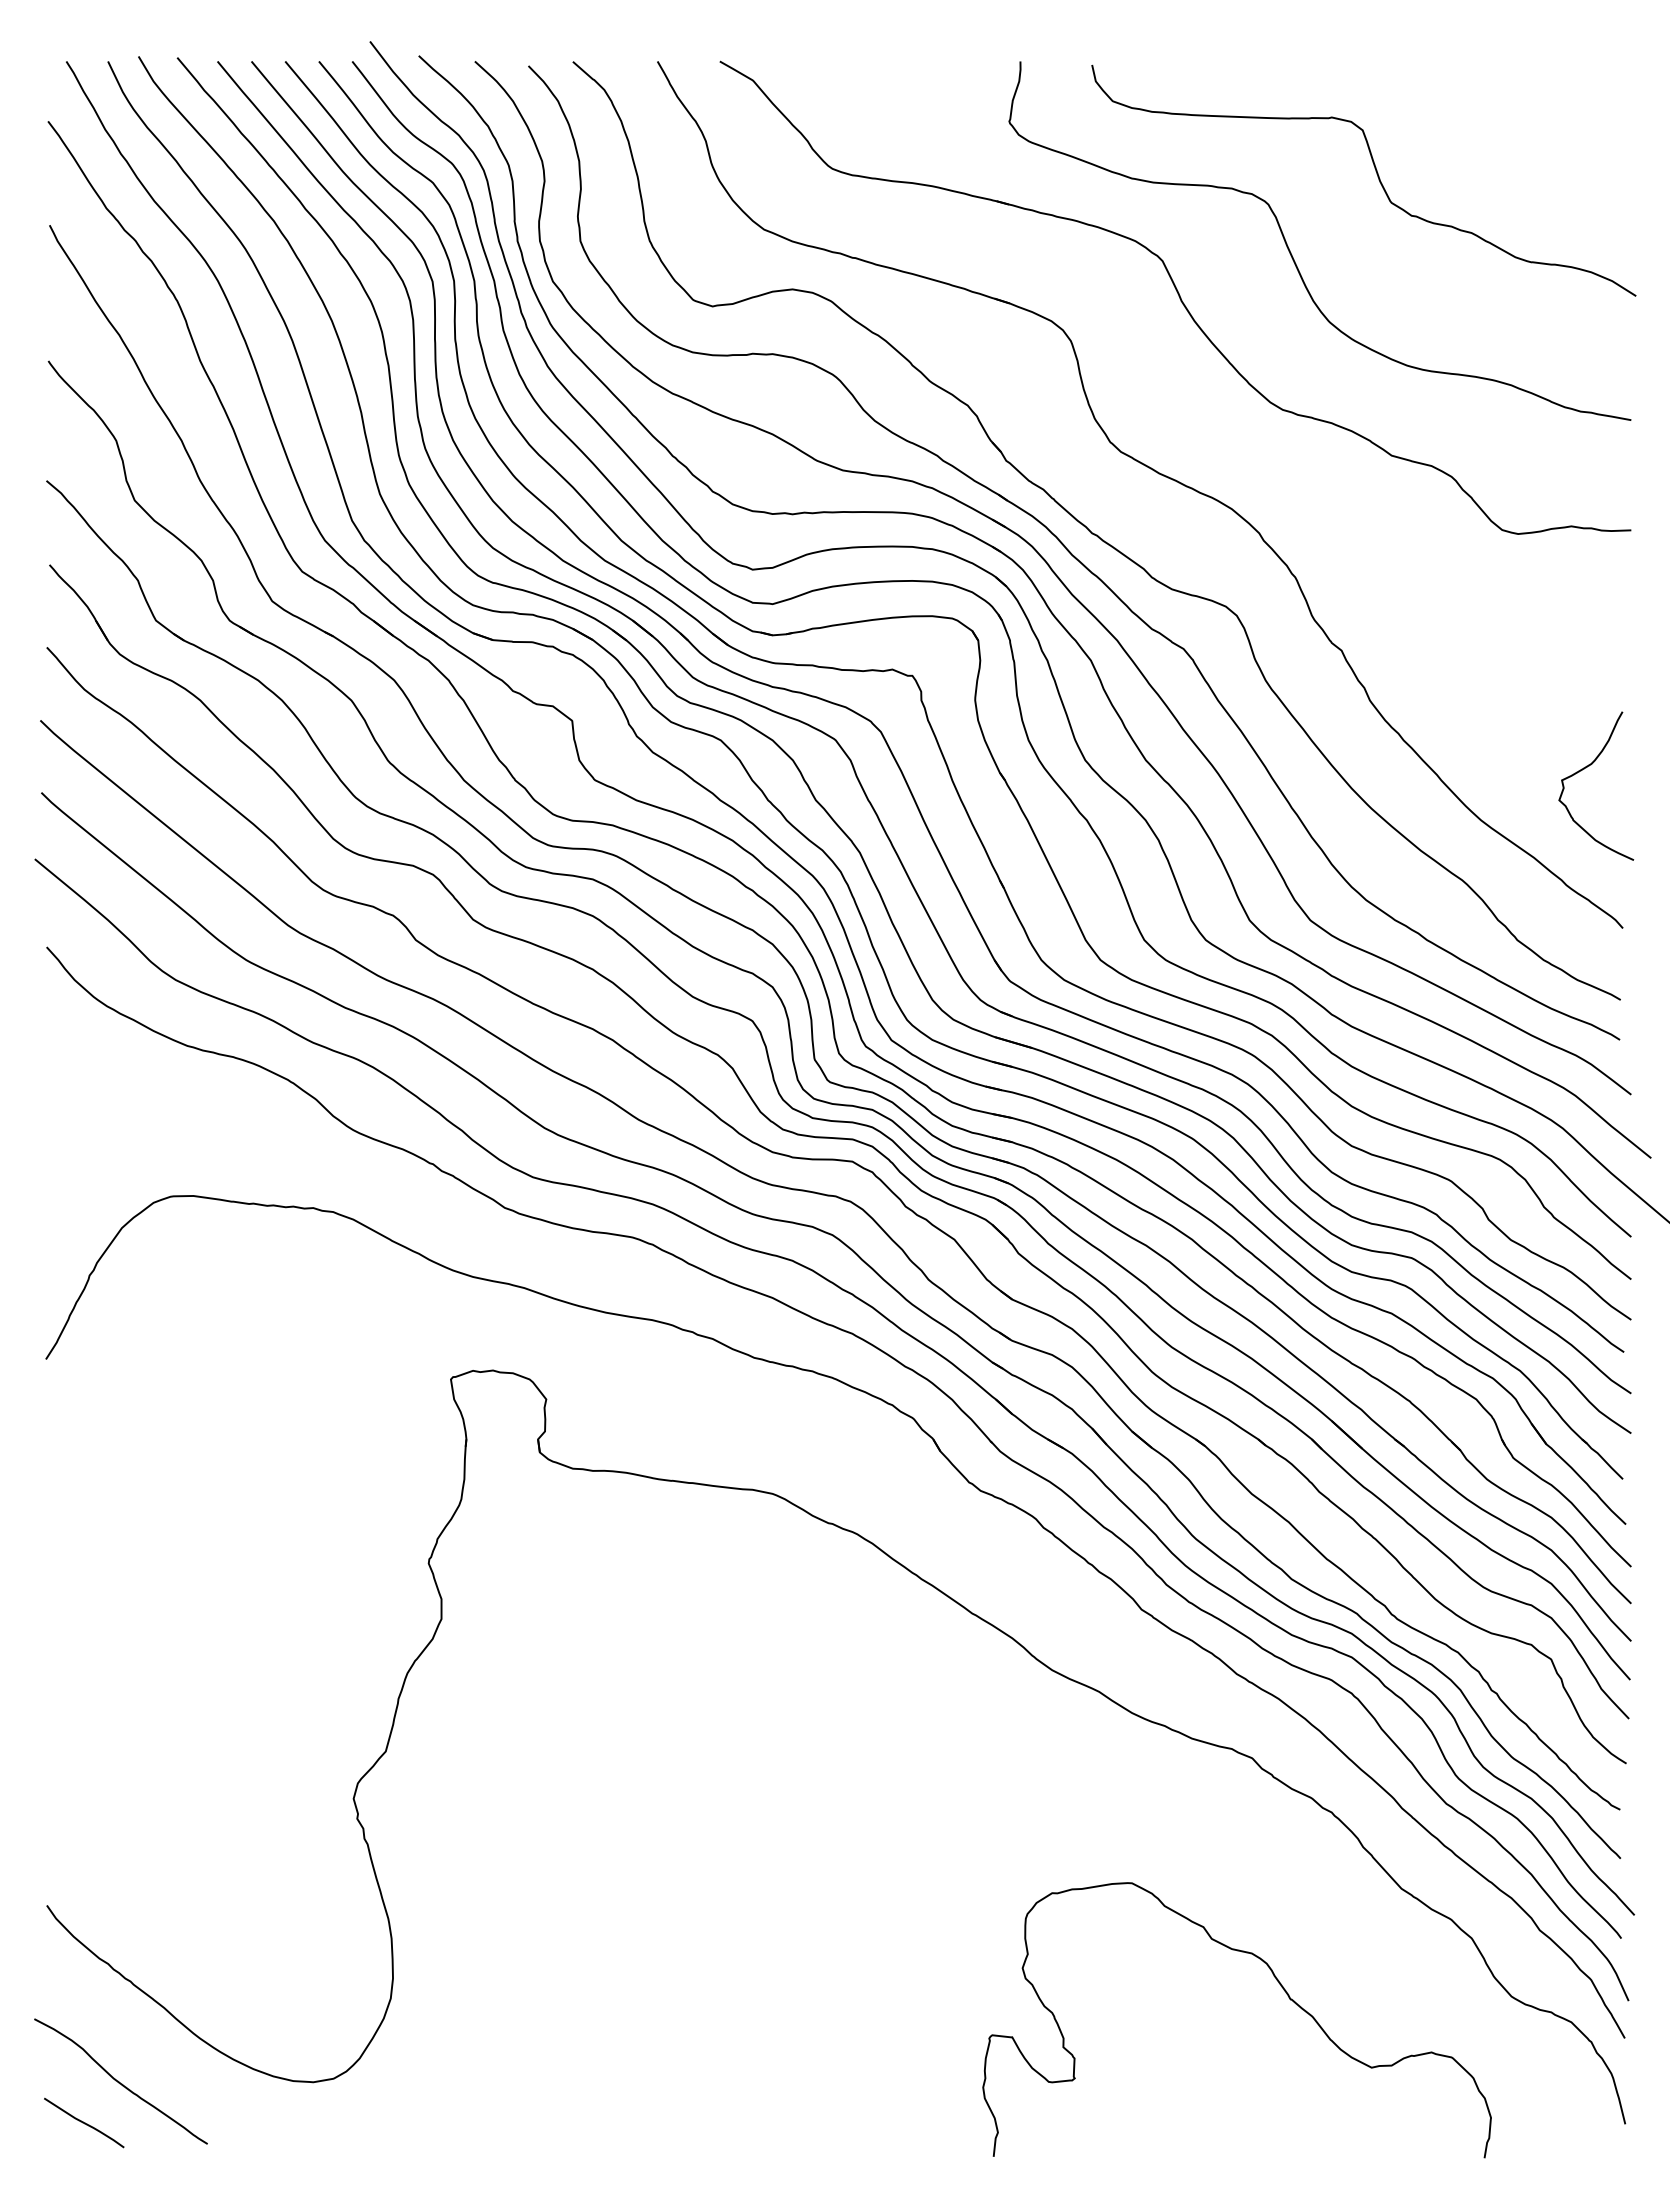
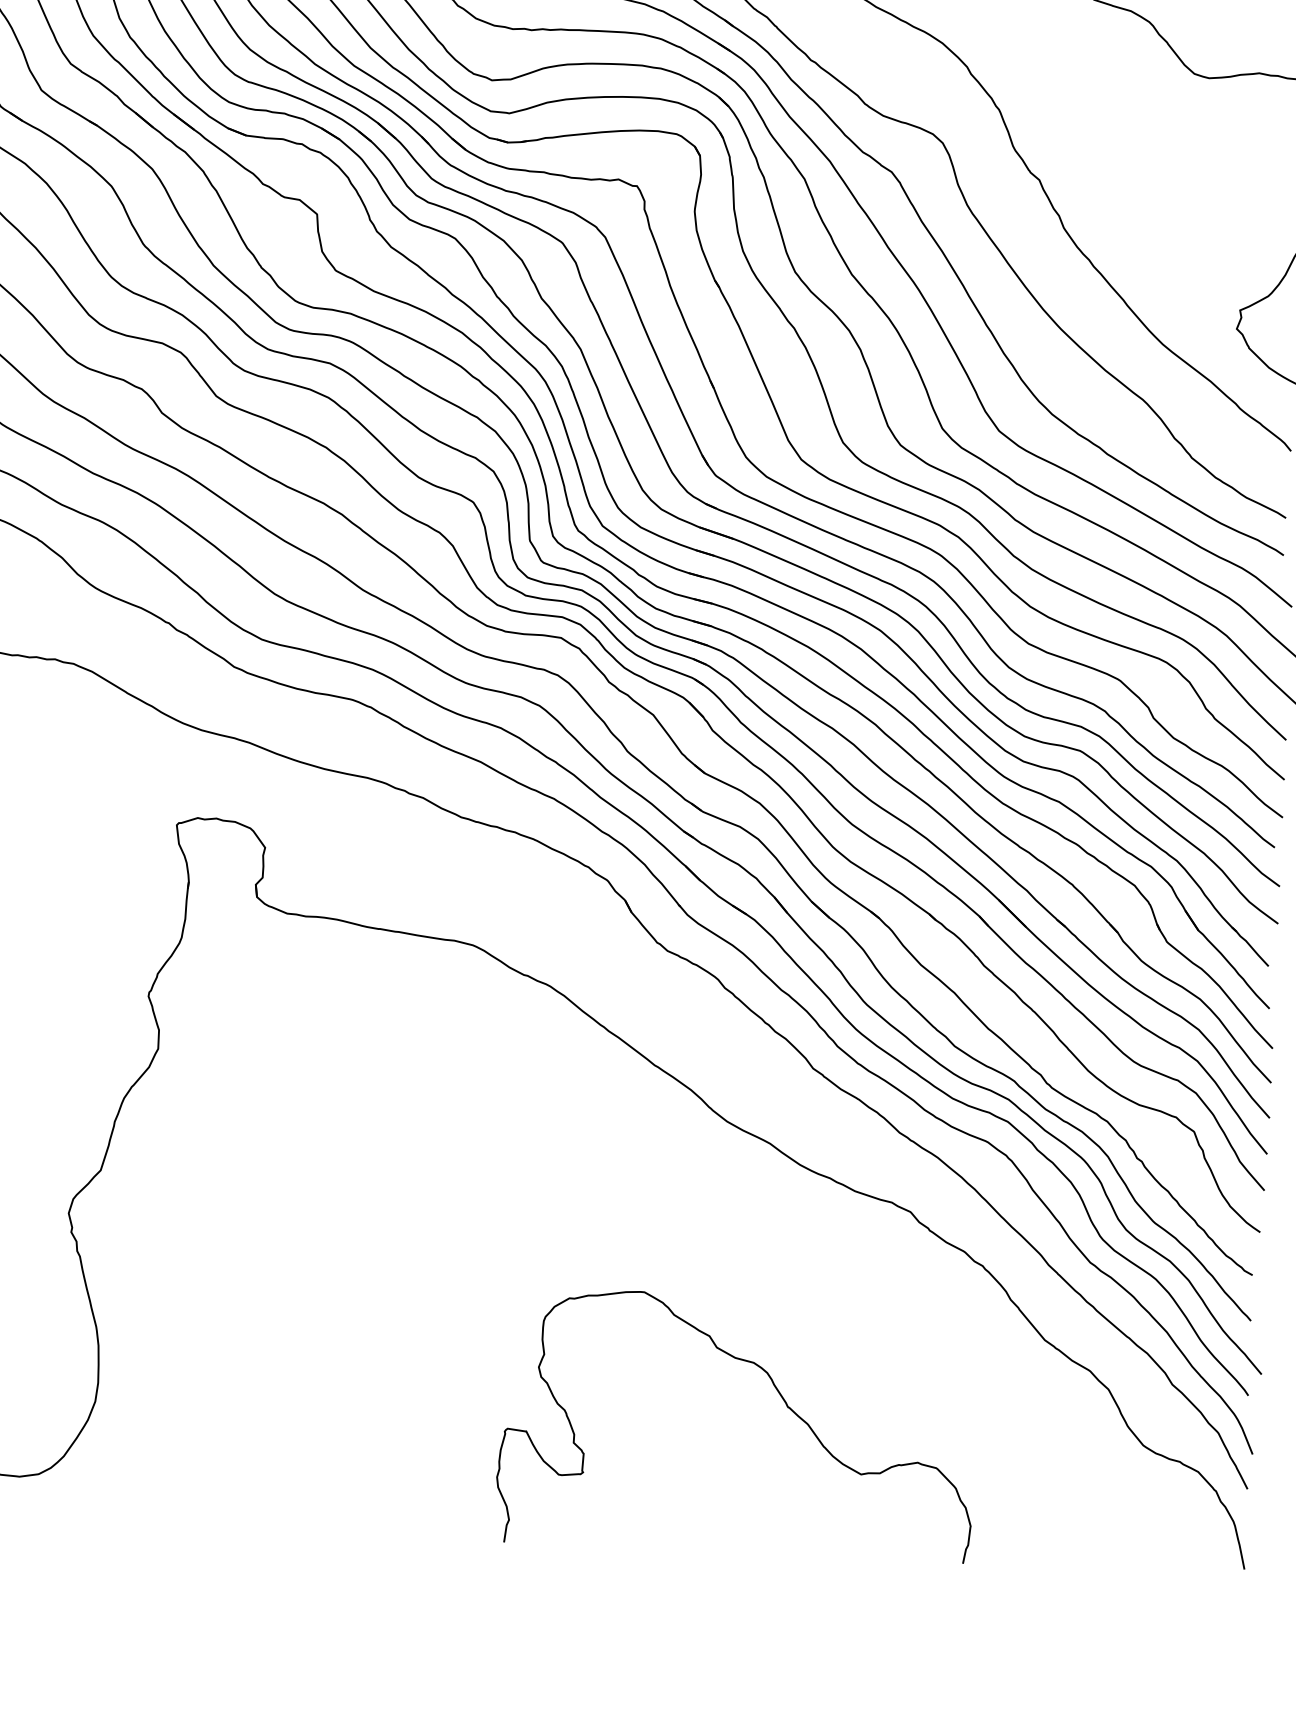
curve: (1283, 1990) -> (781, 1398), moved

